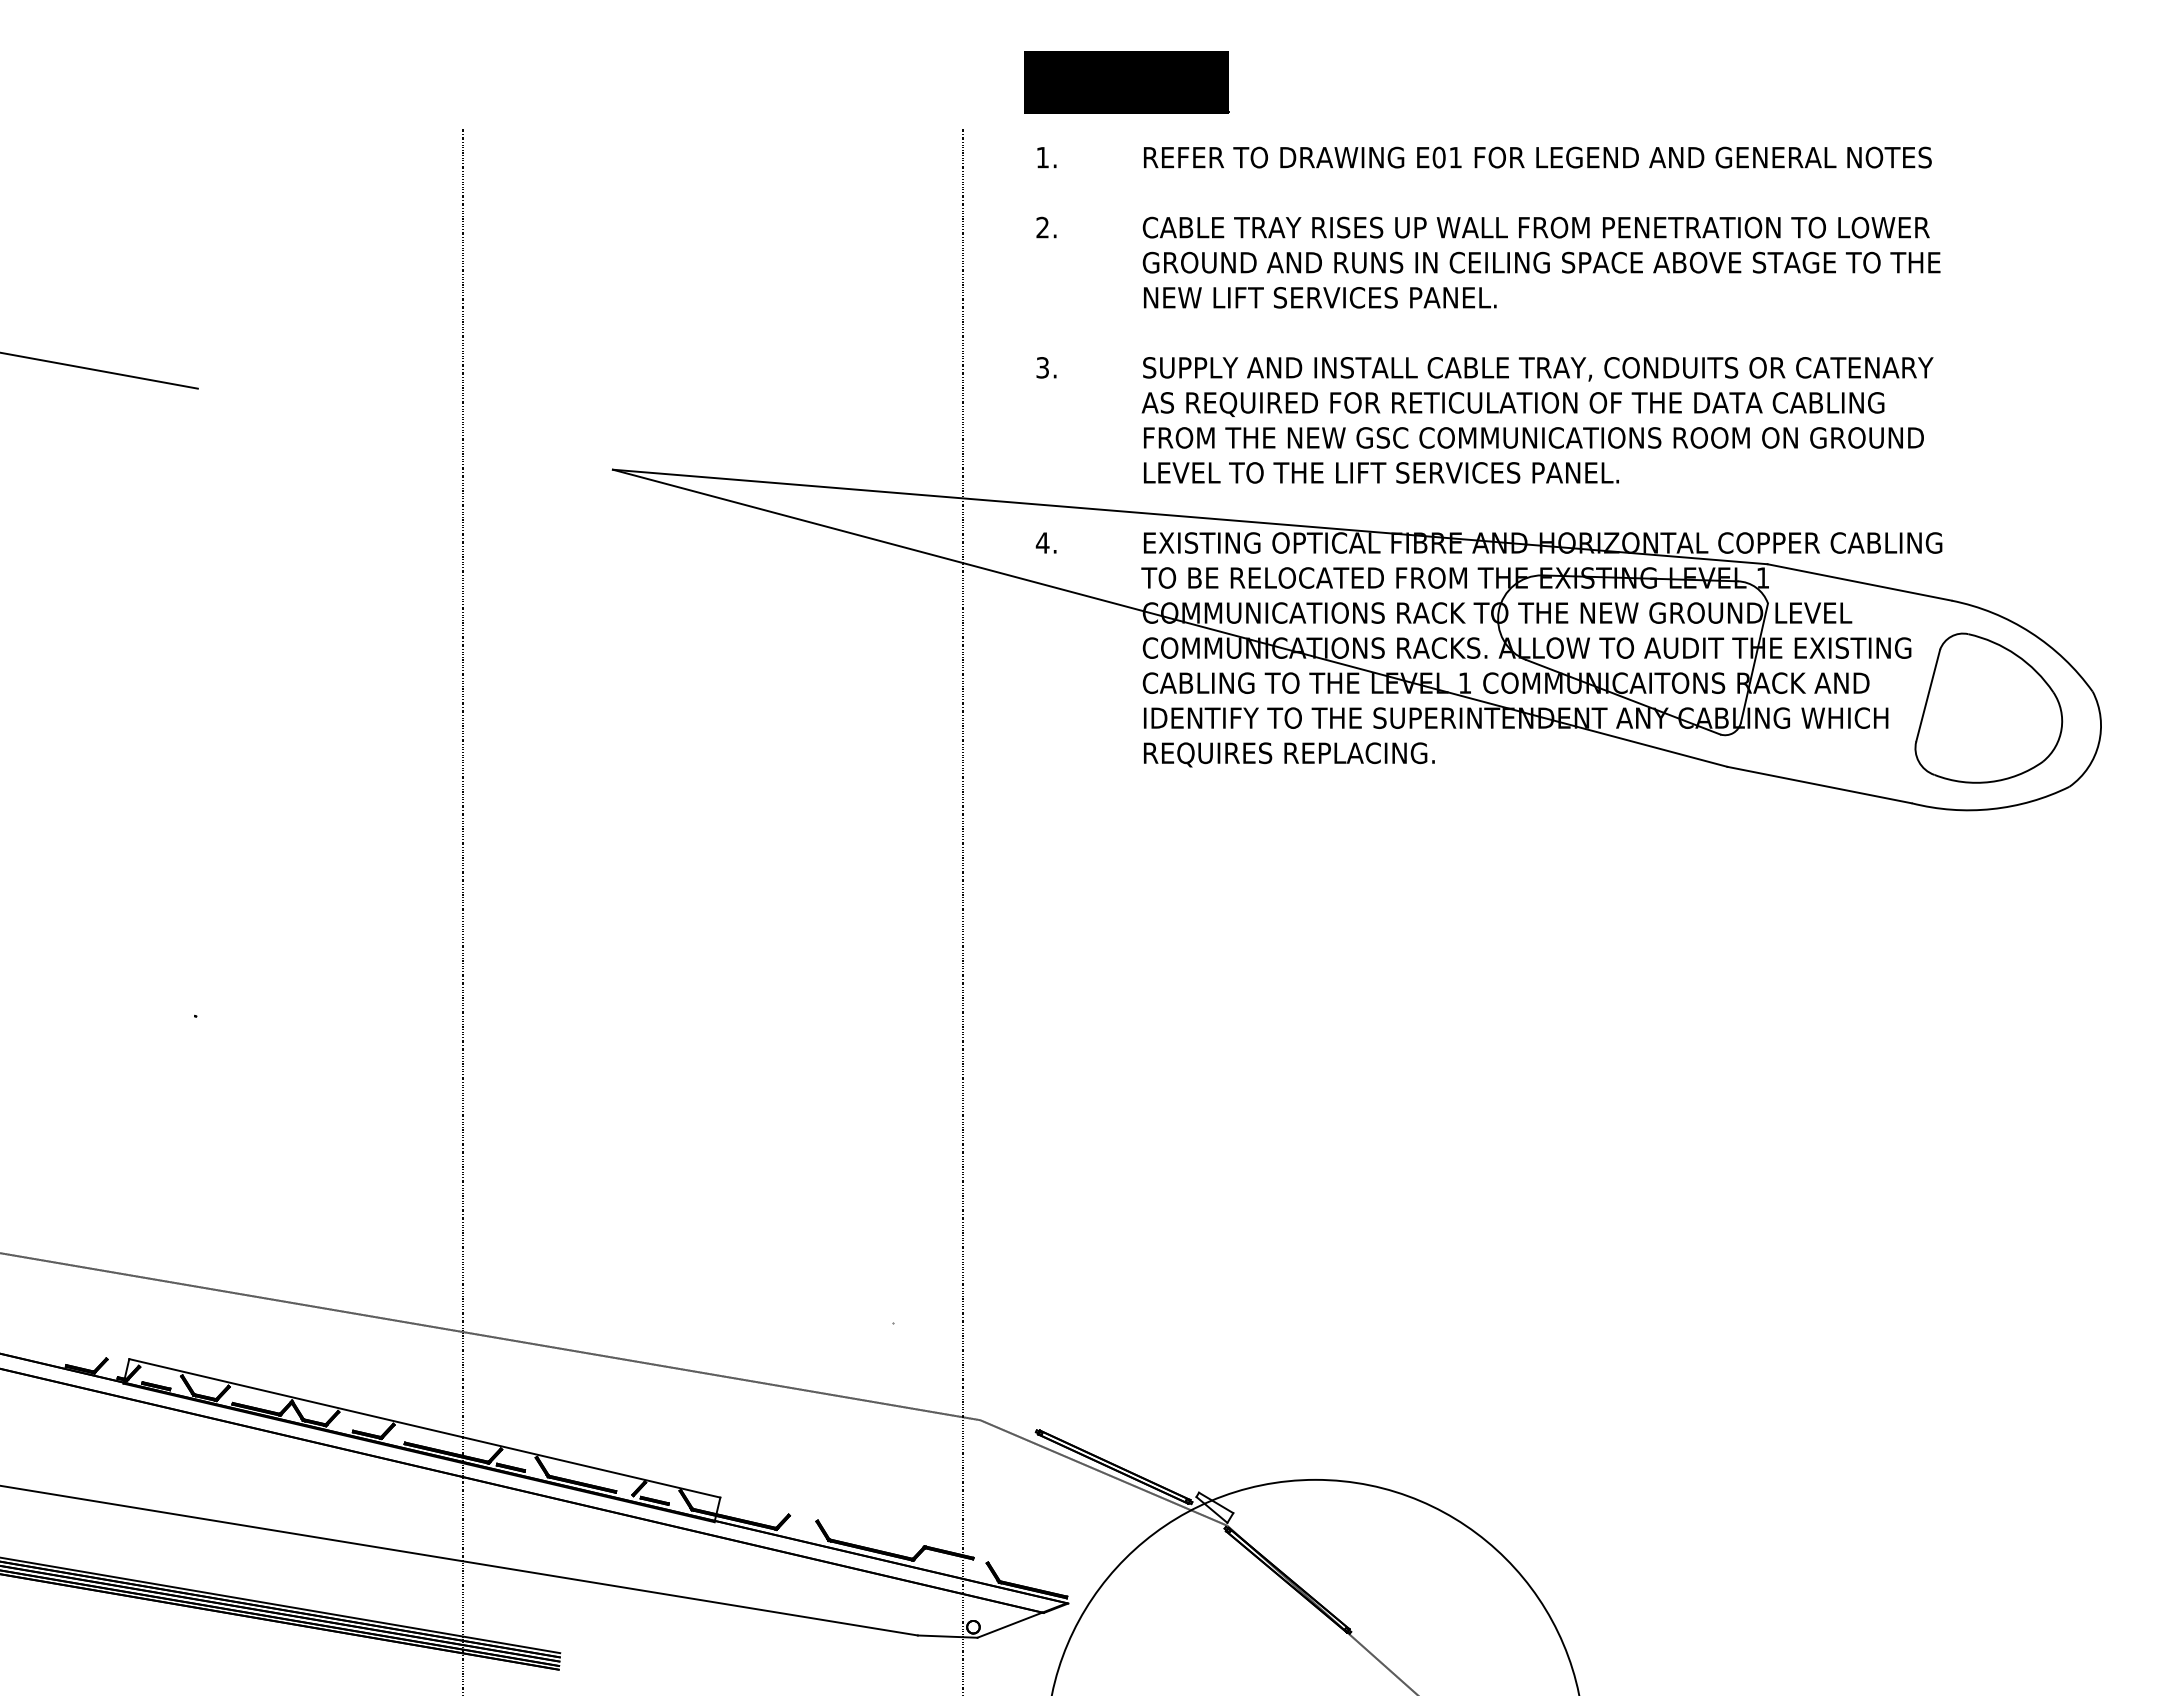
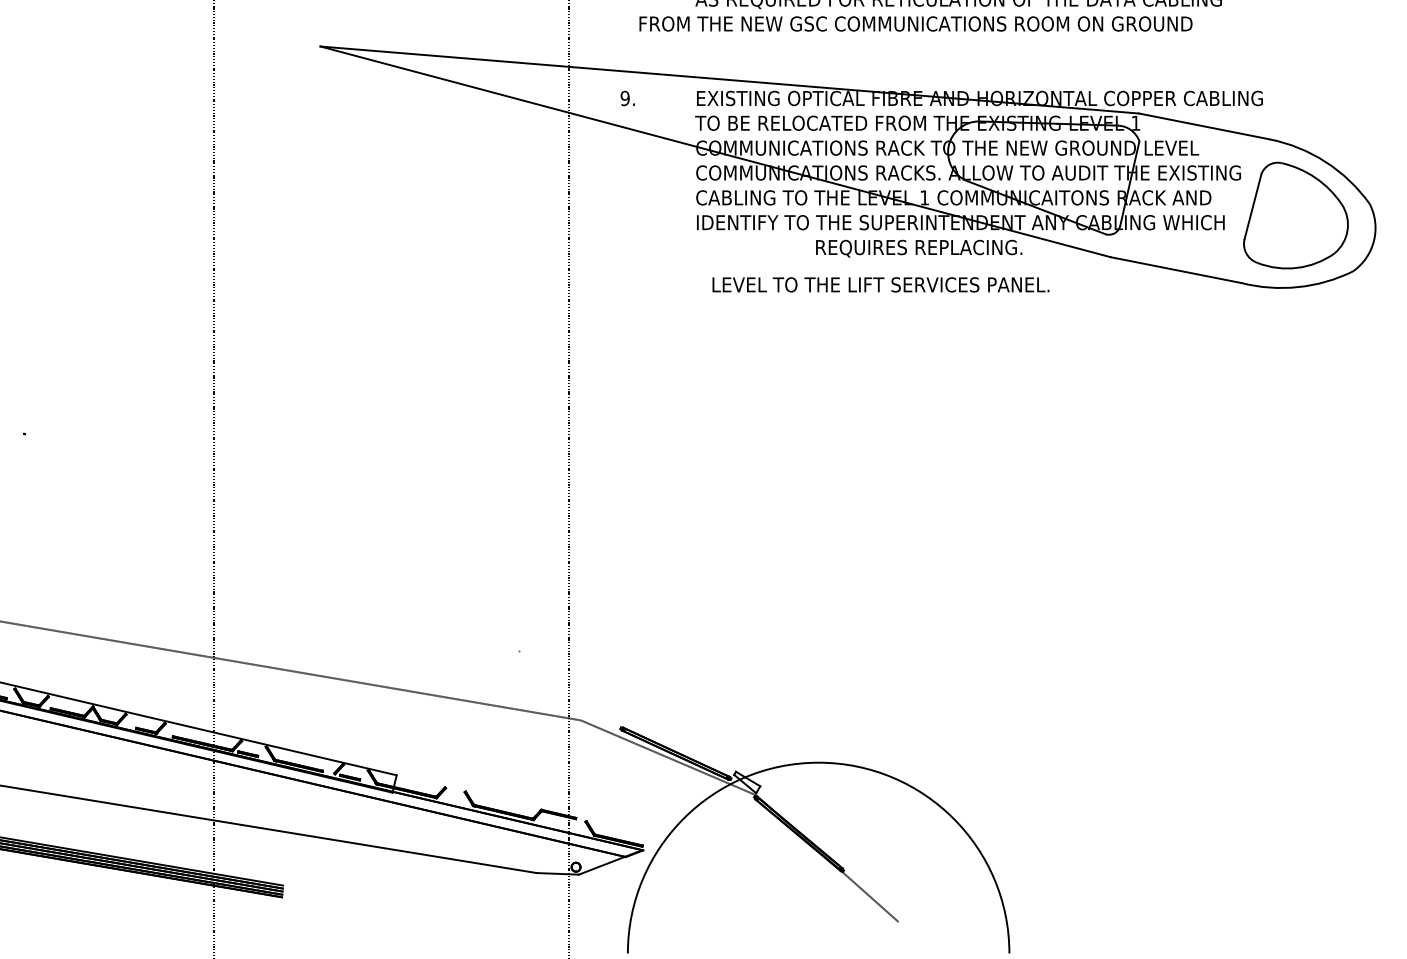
text: (1533, 437) -> (915, 23), moved
text: (1381, 472) -> (880, 284), moved
text: (1042, 542) -> (625, 98), 4. -> 9.
text: (1289, 754) -> (919, 248), moved

